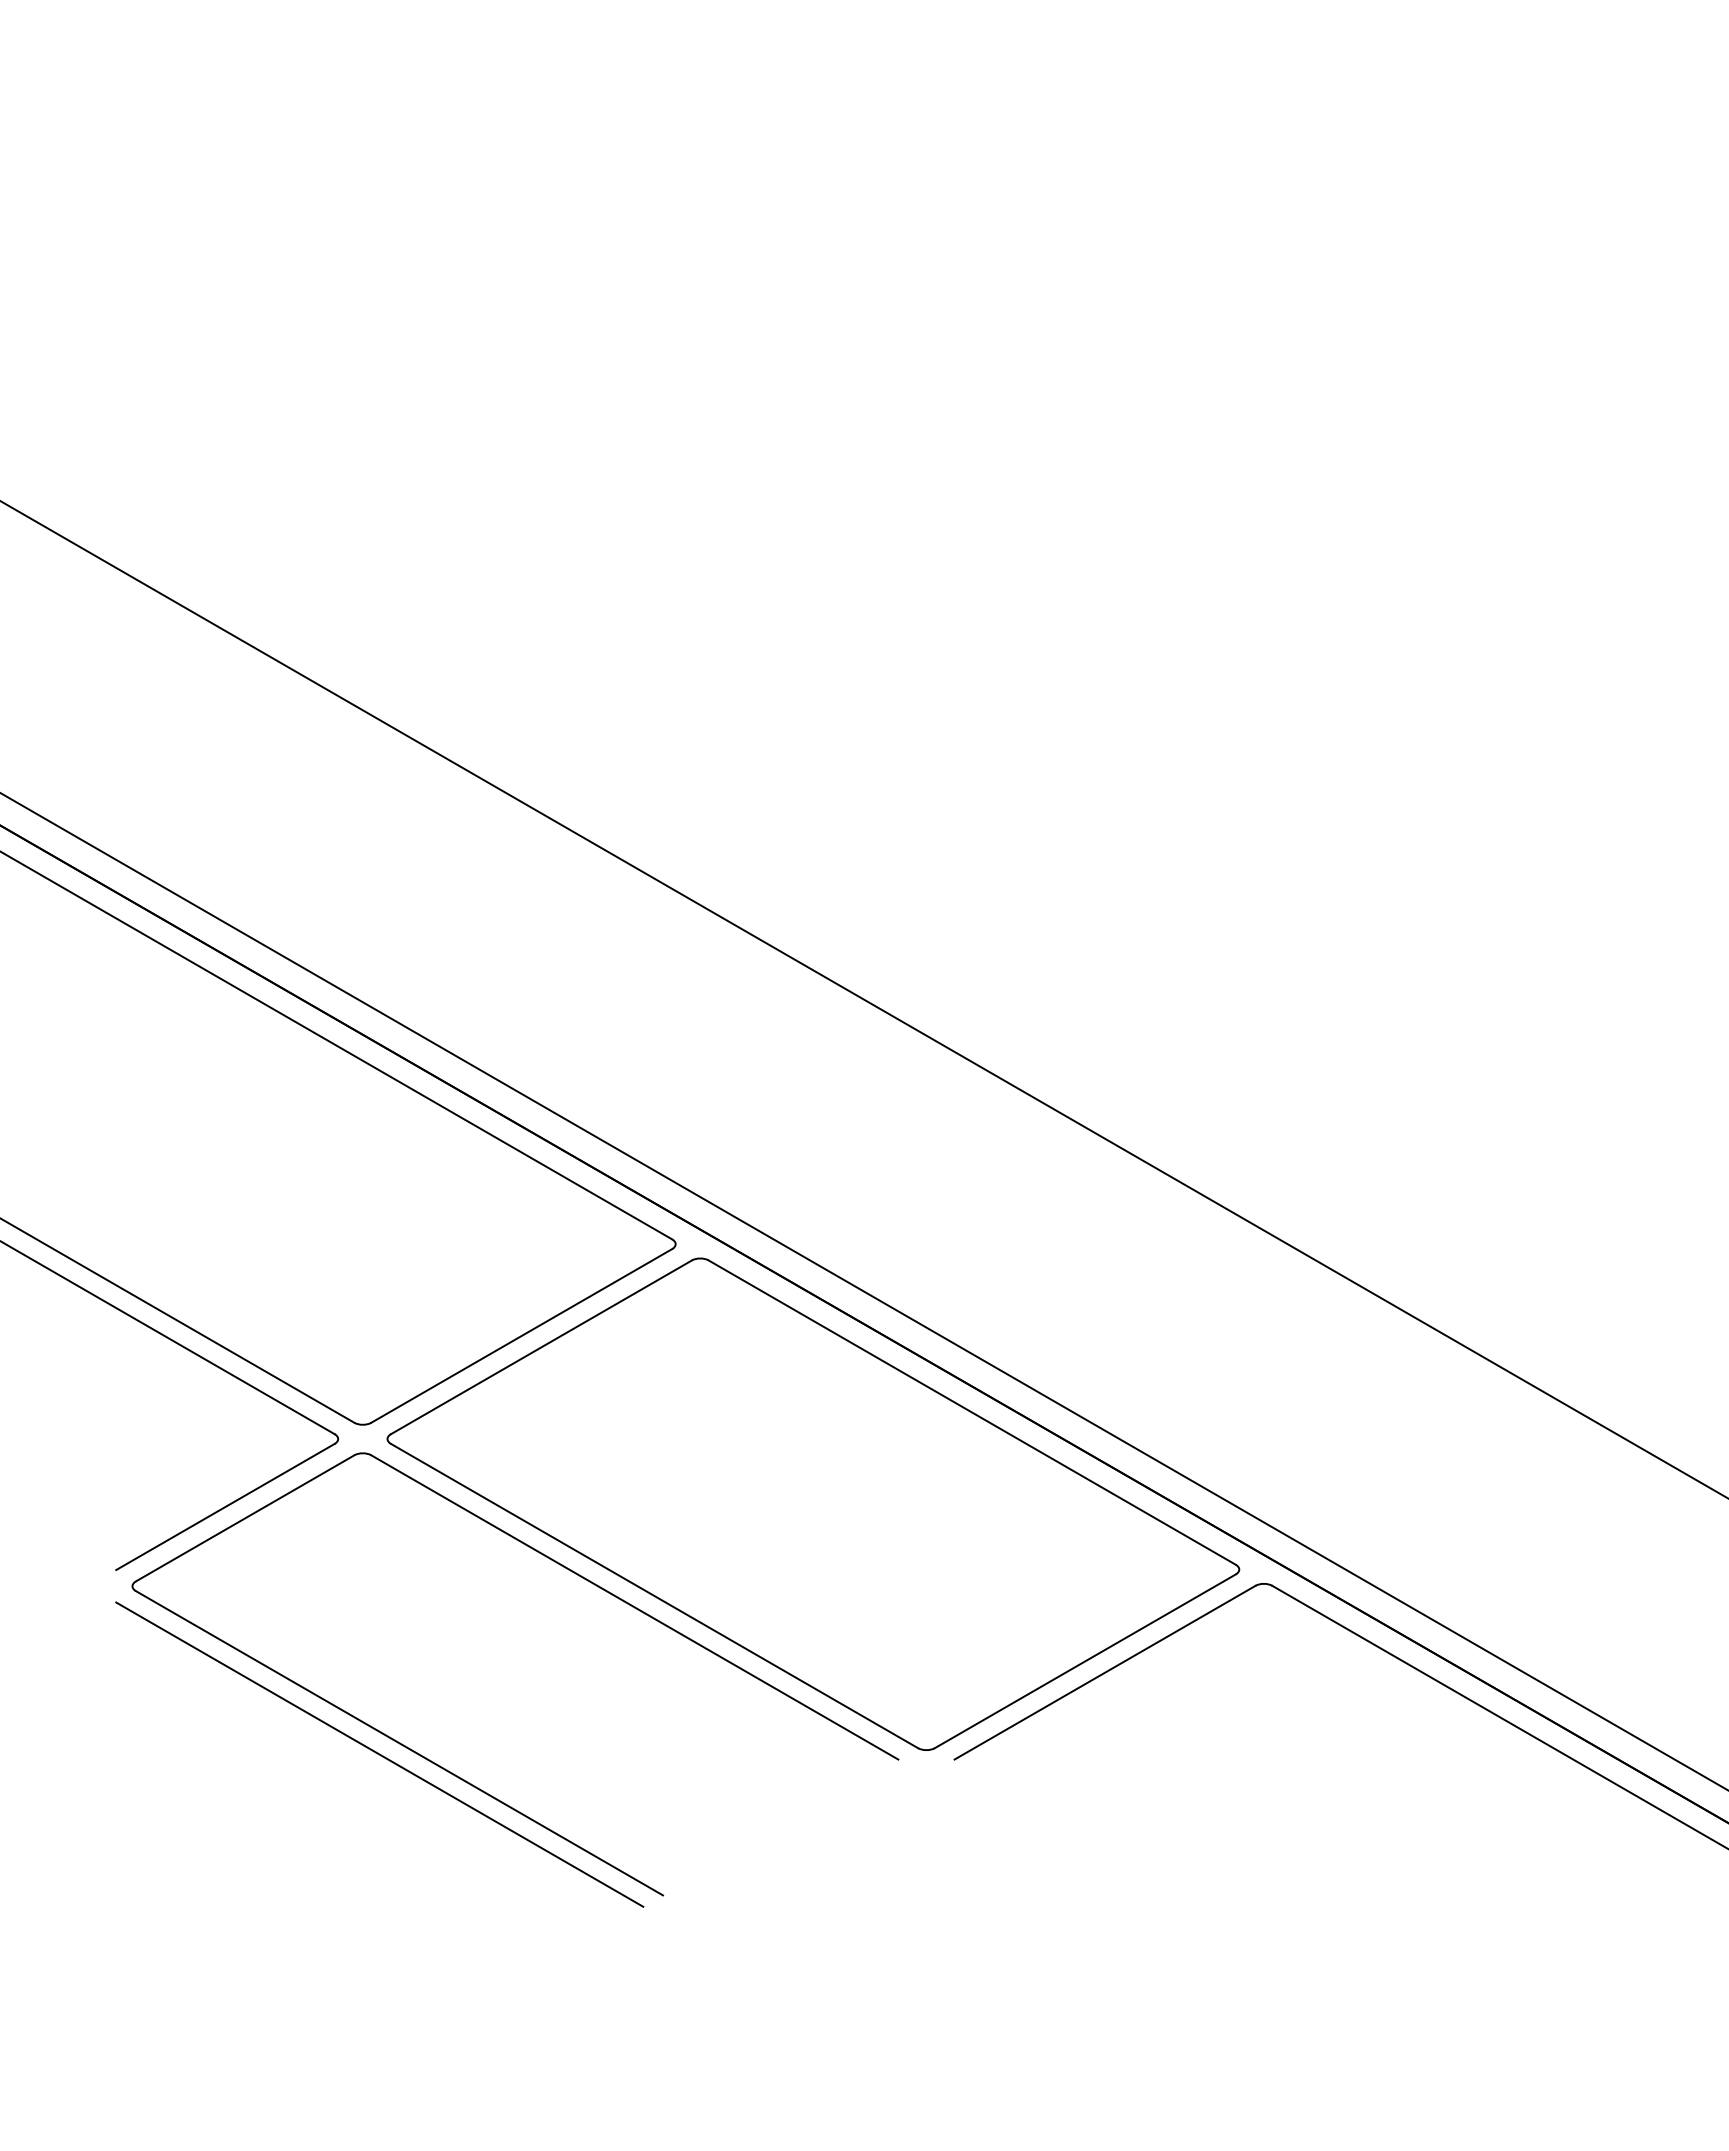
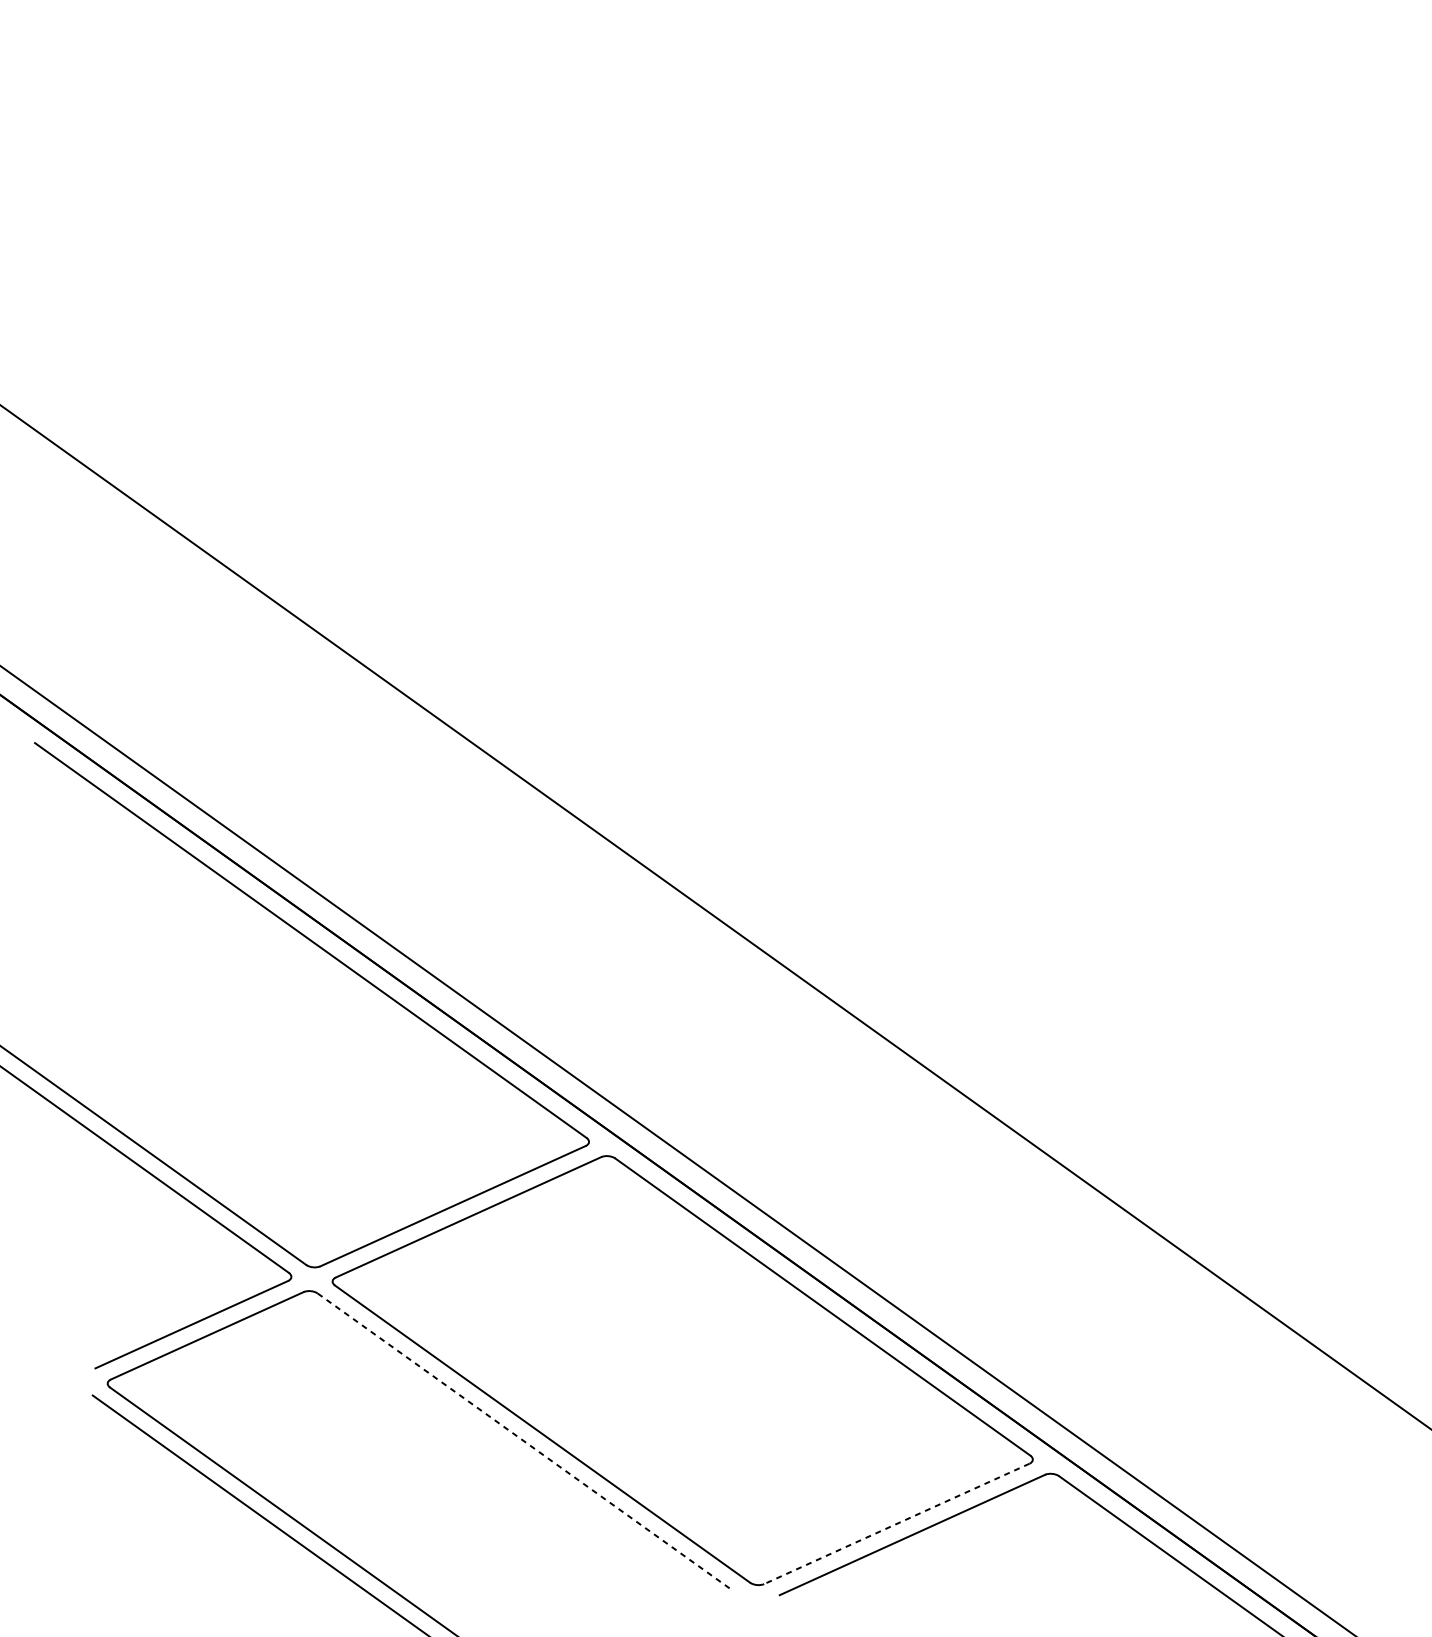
line: (635, 1607) -> (525, 1442), solid -> dashed
line: (1085, 1661) -> (896, 1524), solid -> dashed

